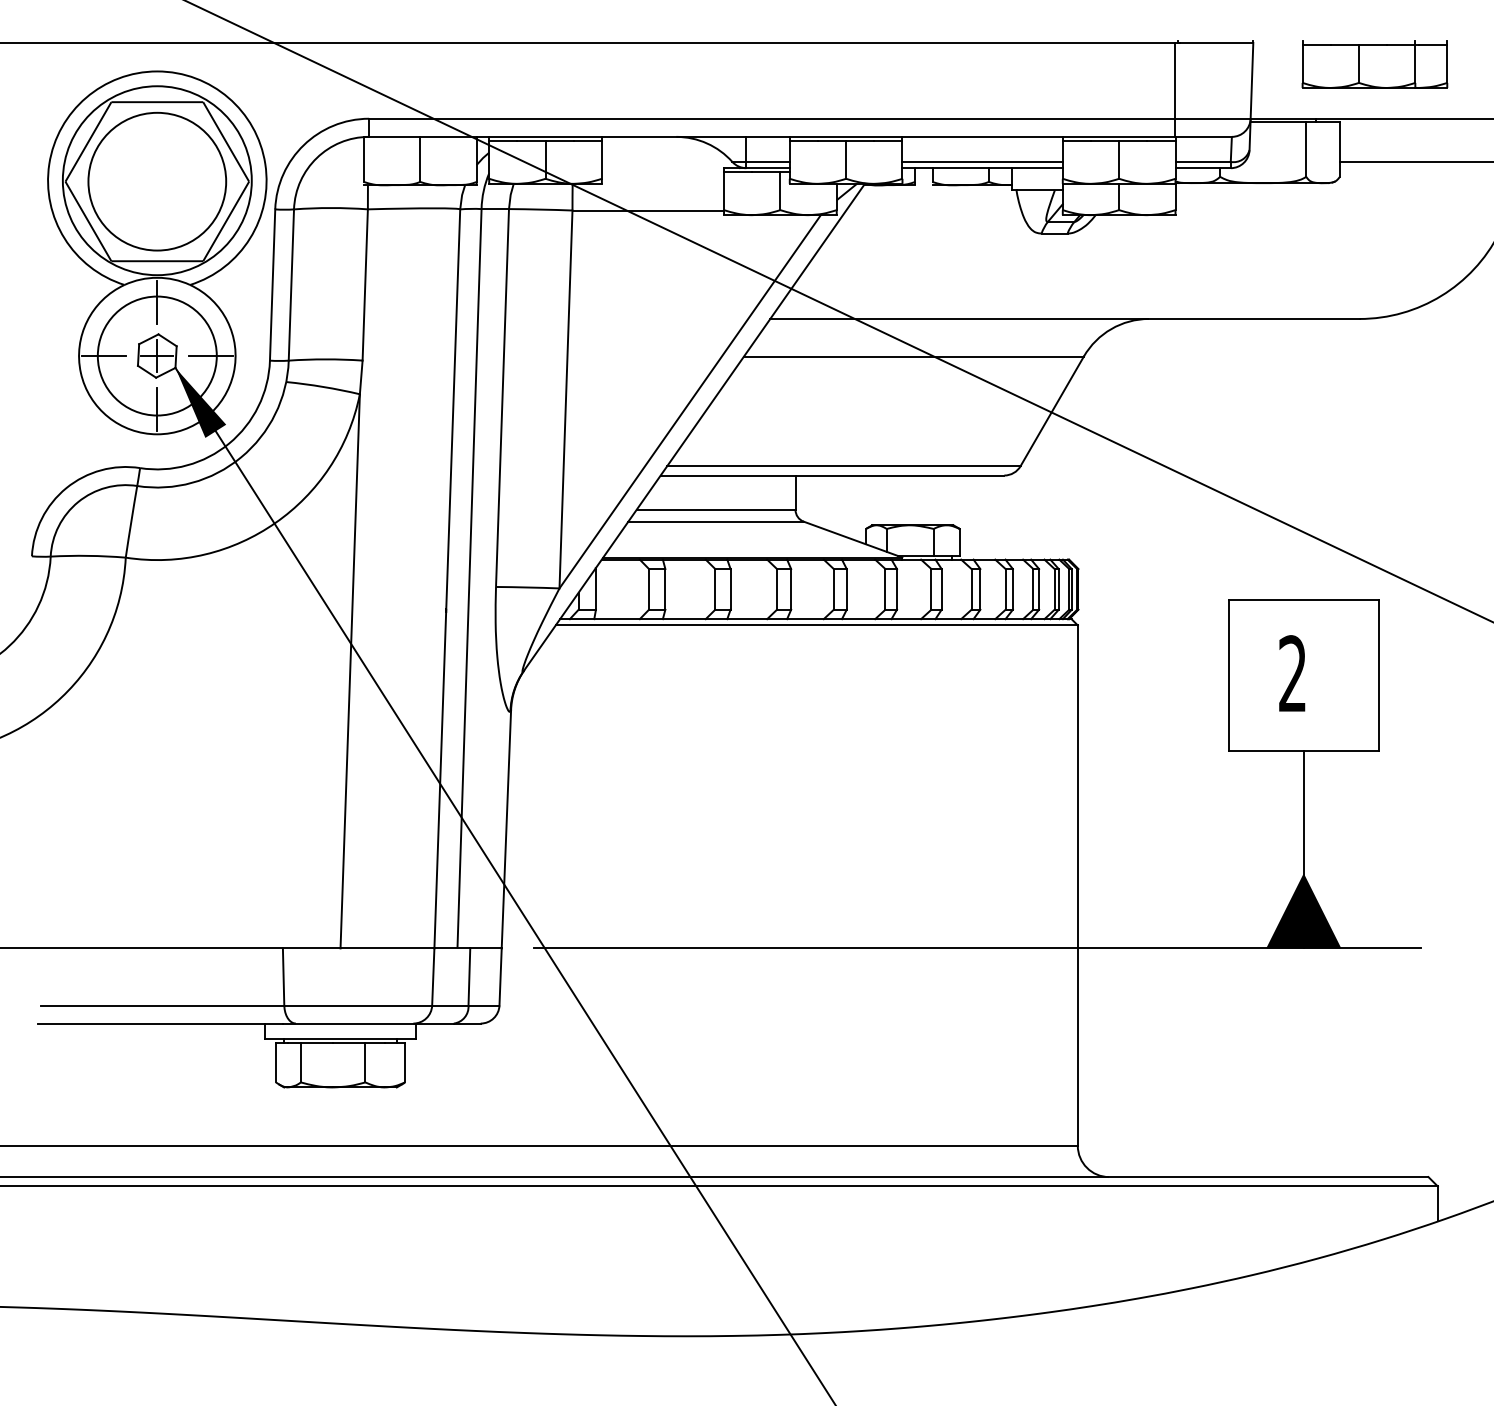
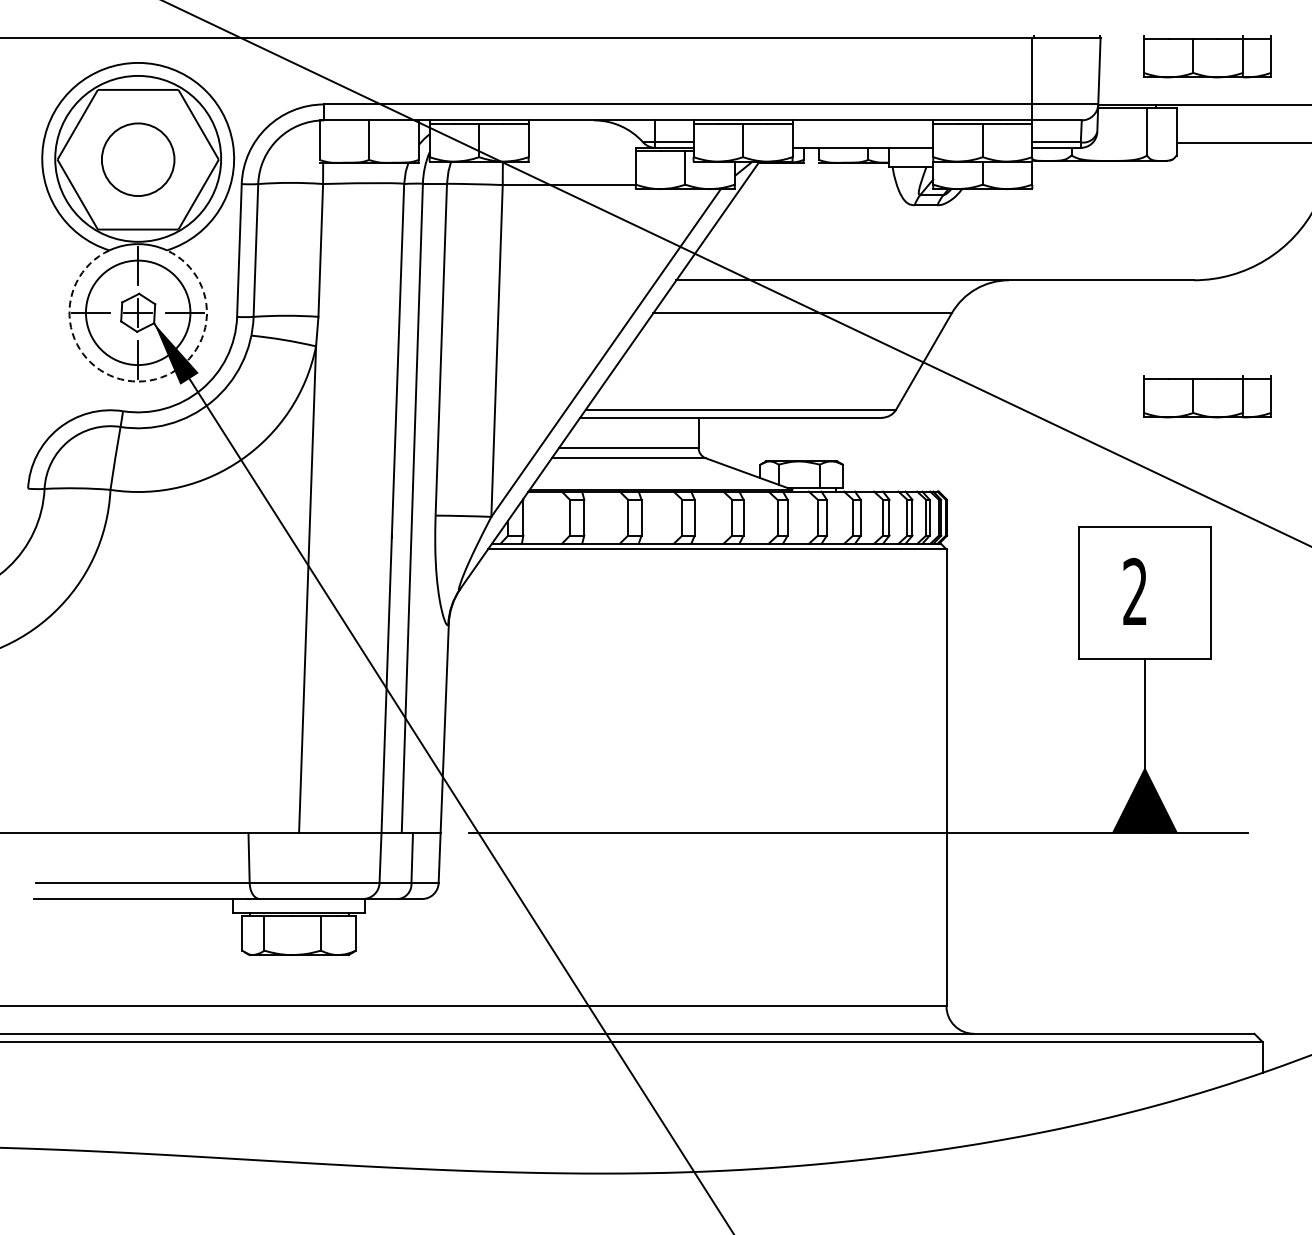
line: (982, 162) -> (862, 142), removed
circle: (156, 181) -> (137, 159), size x0.6
arc: (157, 434) -> (138, 381), solid -> dashed
part: (1375, 451) -> (1207, 396), added

